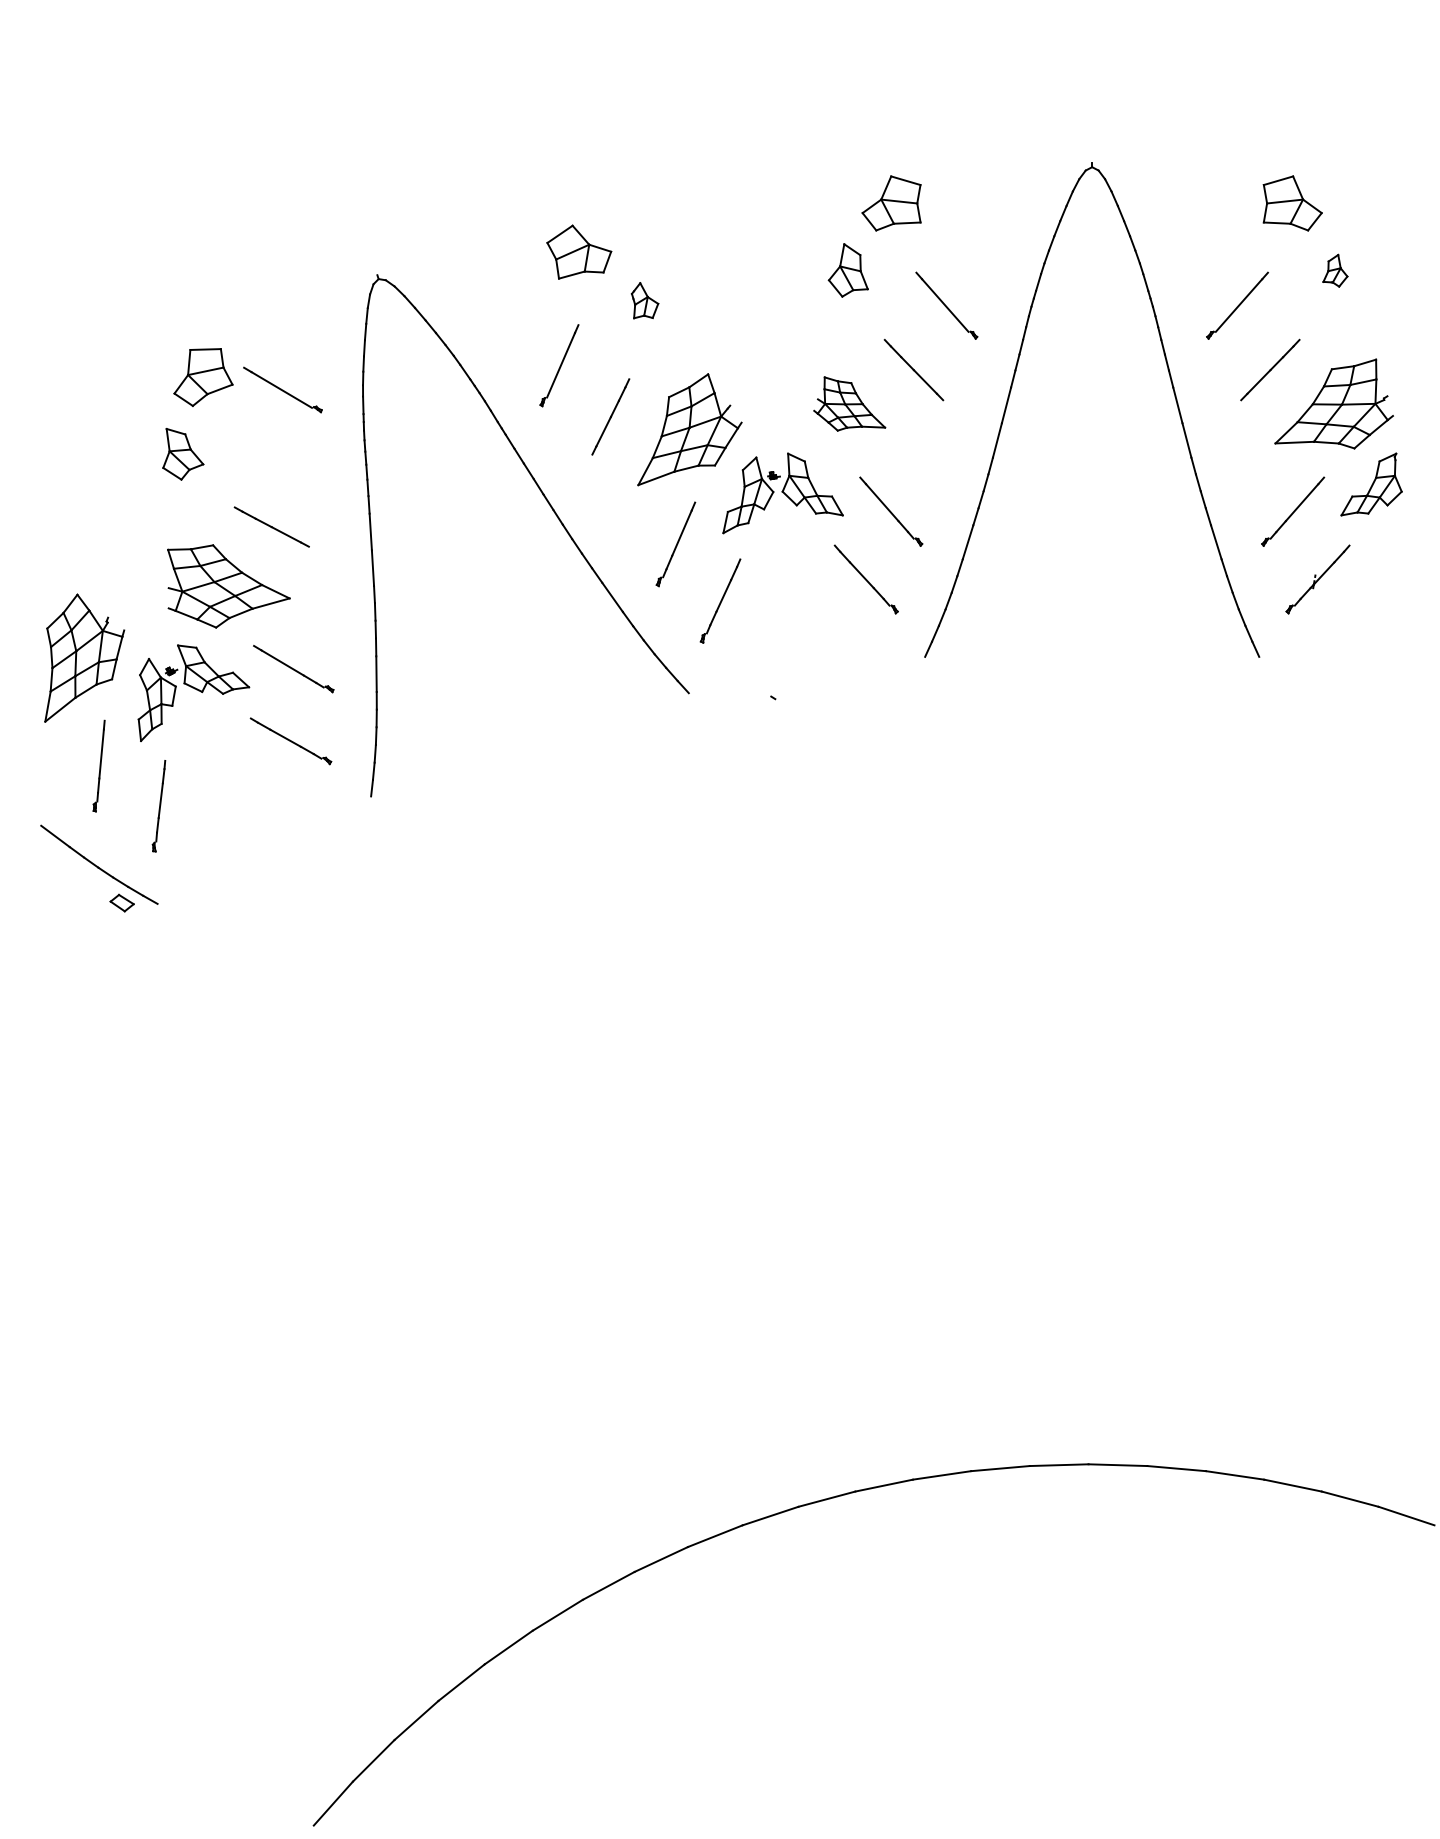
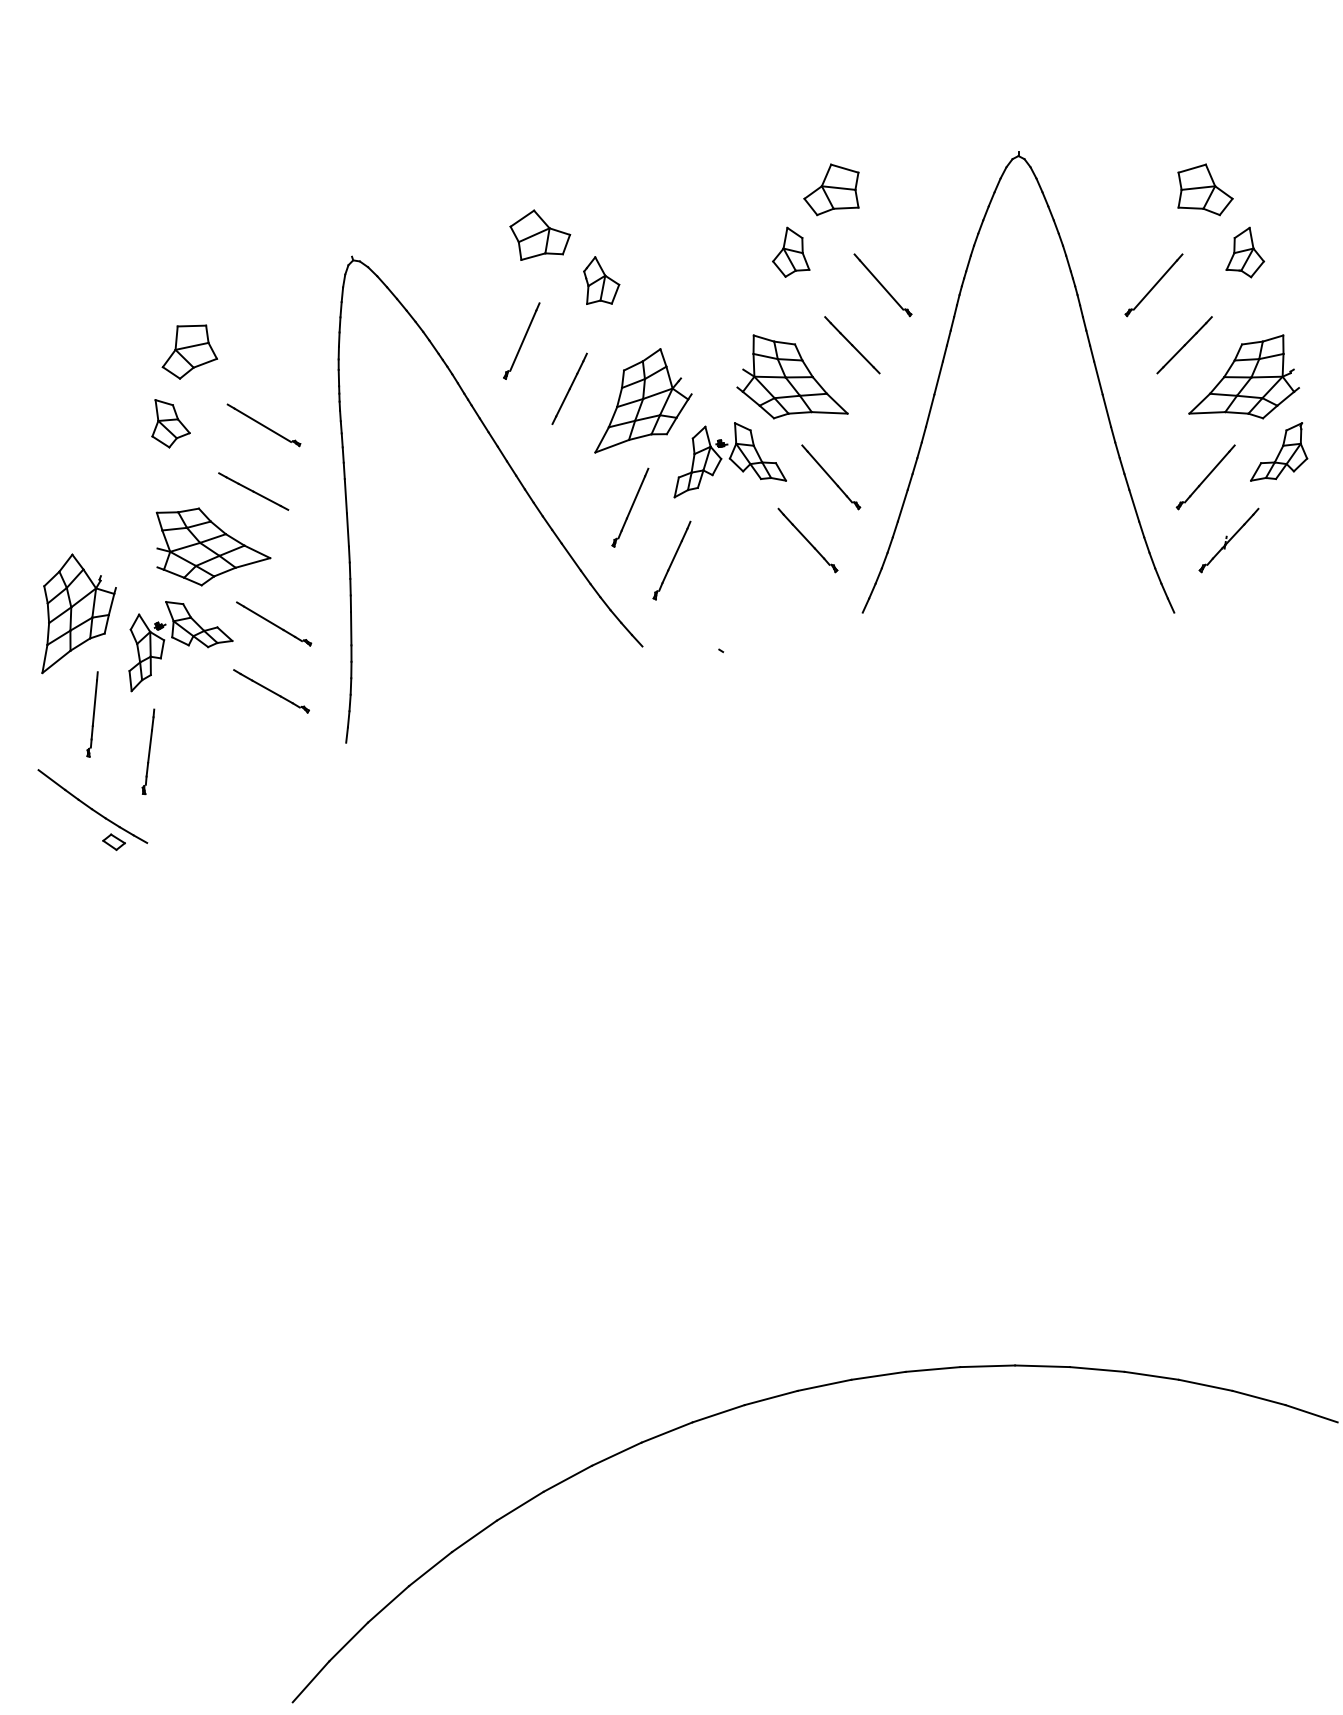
part: (1335, 270) -> (1245, 252), size x1.67
part: (644, 300) -> (601, 280), size x1.43
part: (282, 389) -> (263, 424), moved
part: (849, 403) -> (792, 376), size x1.67

